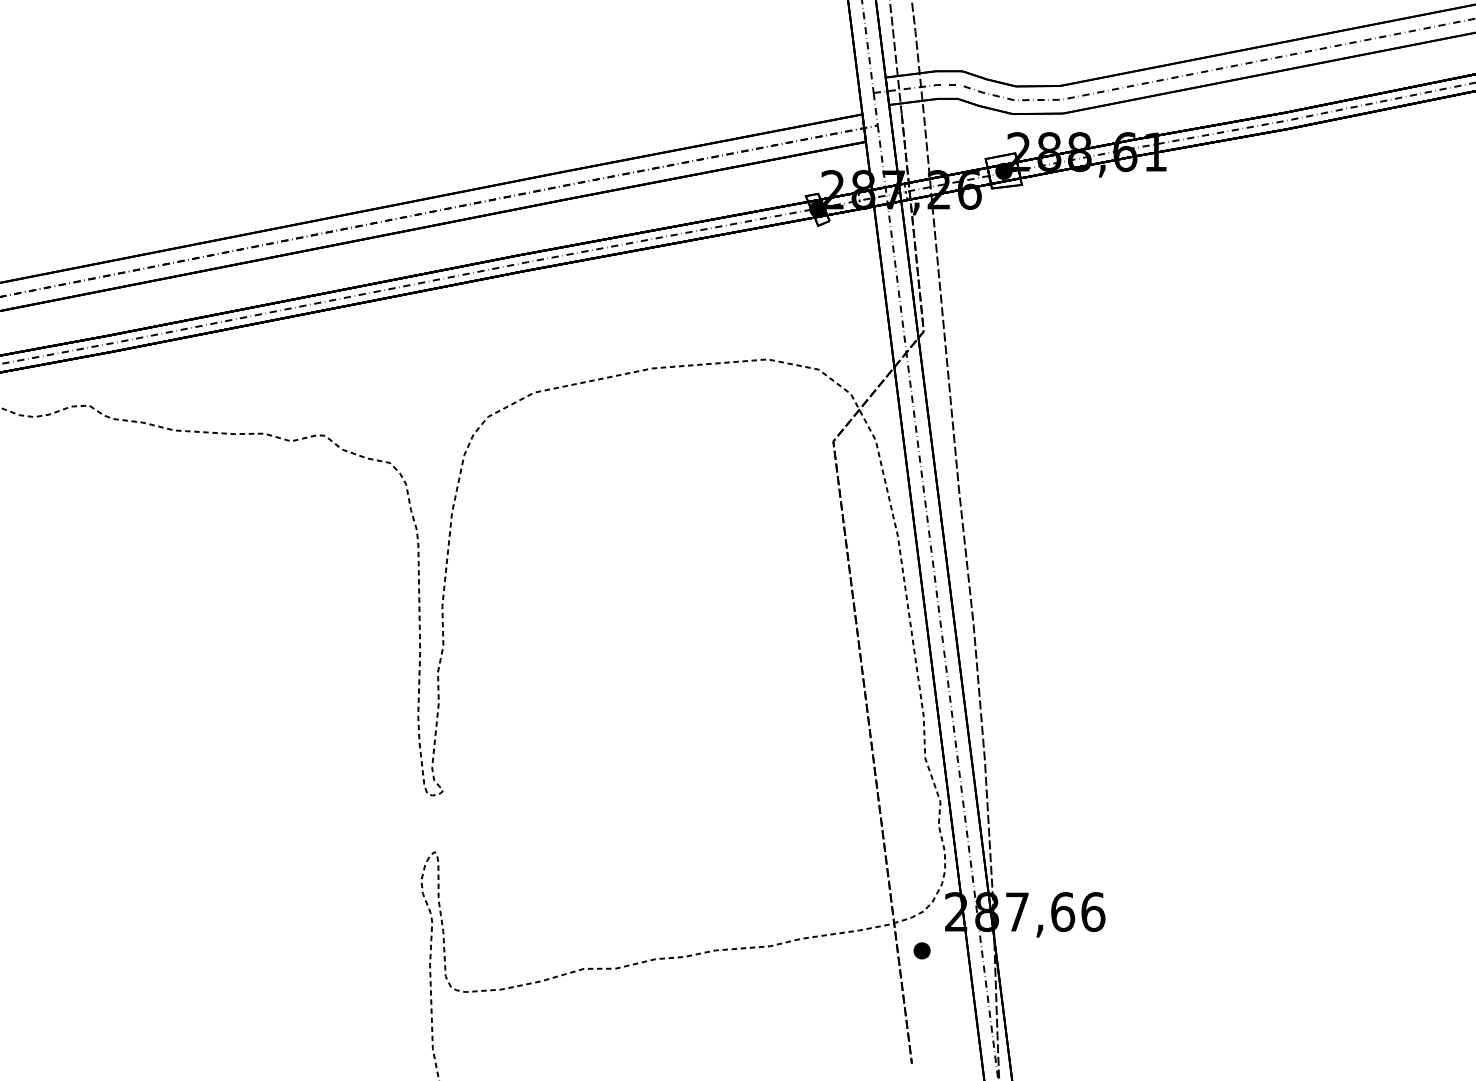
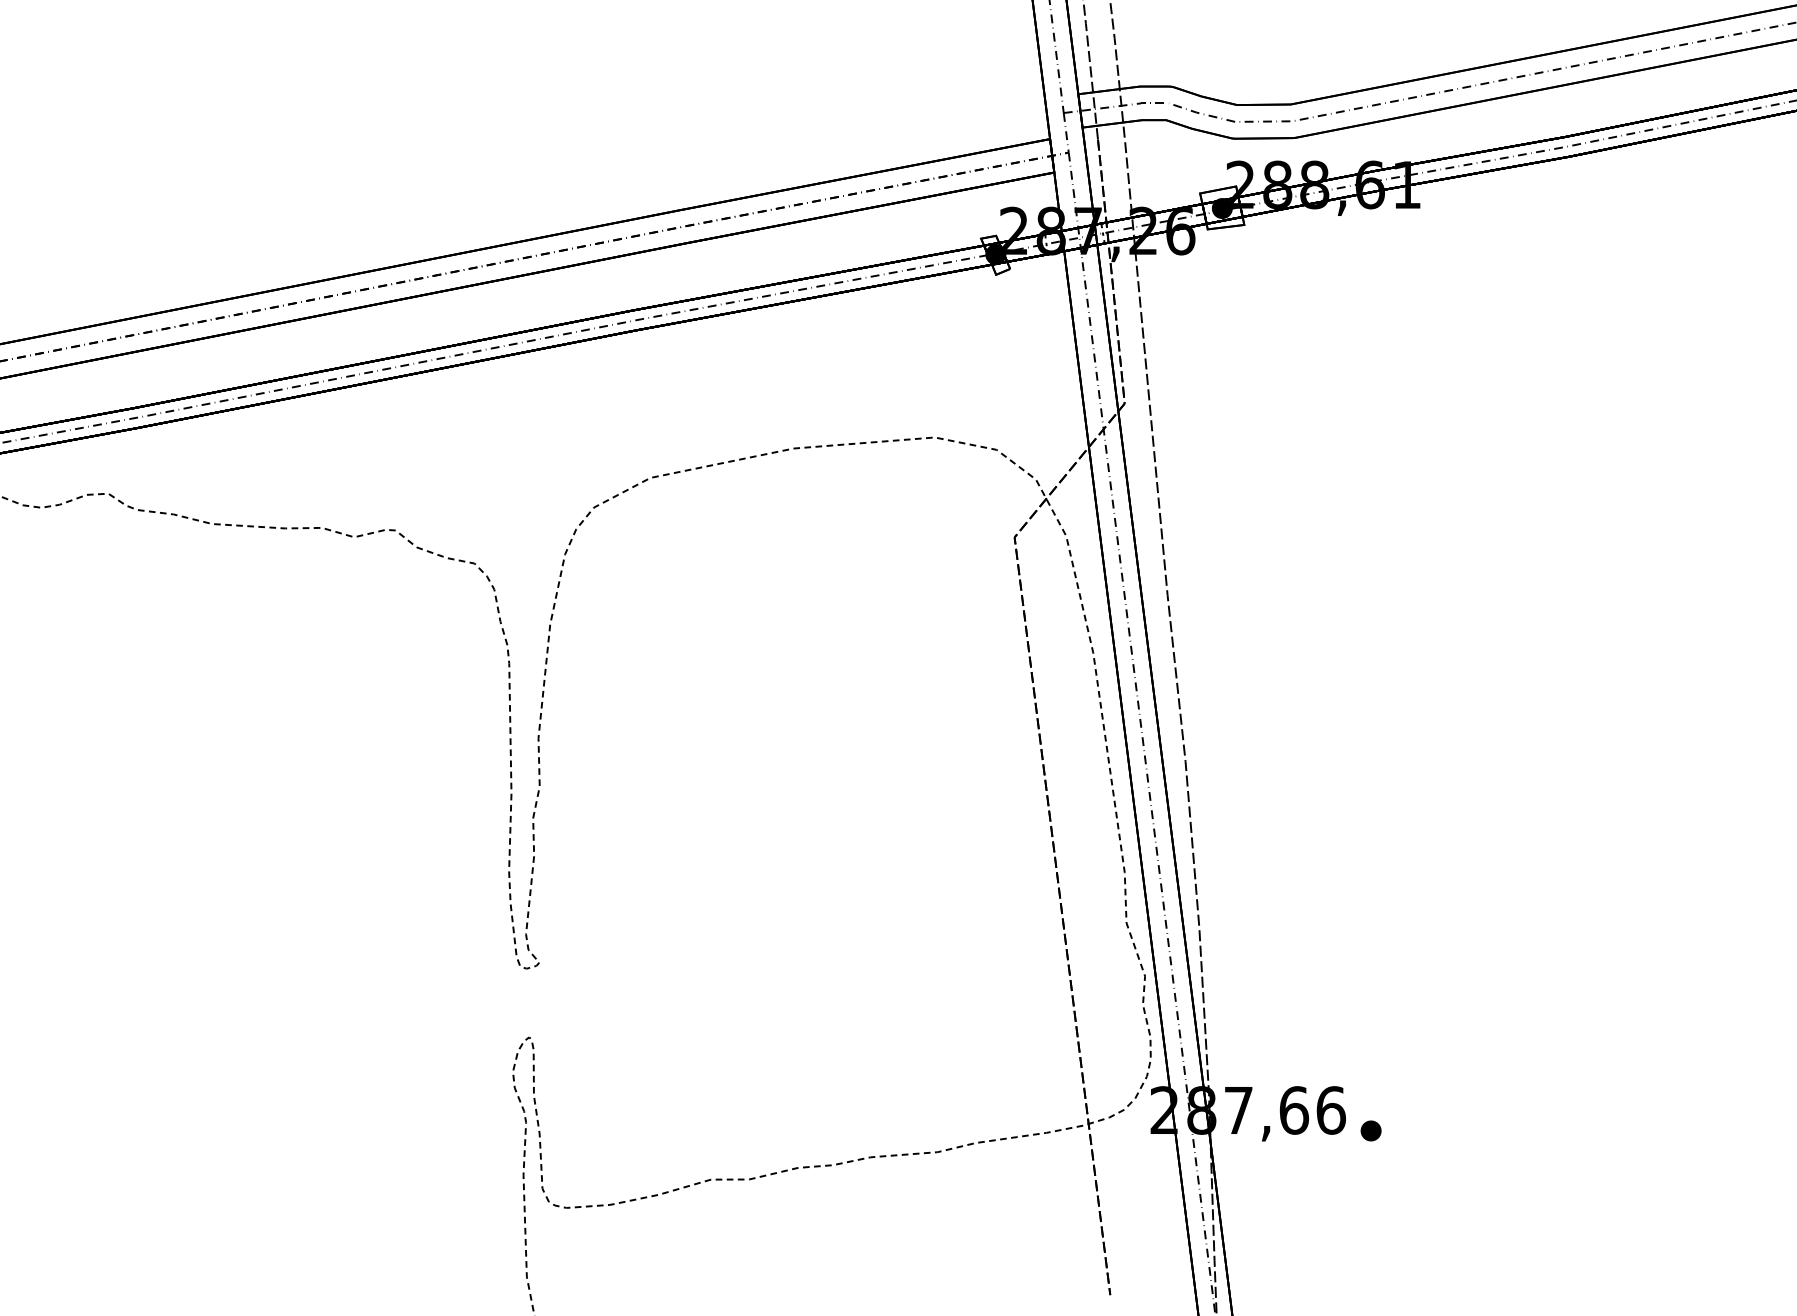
part: (921, 950) -> (1370, 1130), moved

